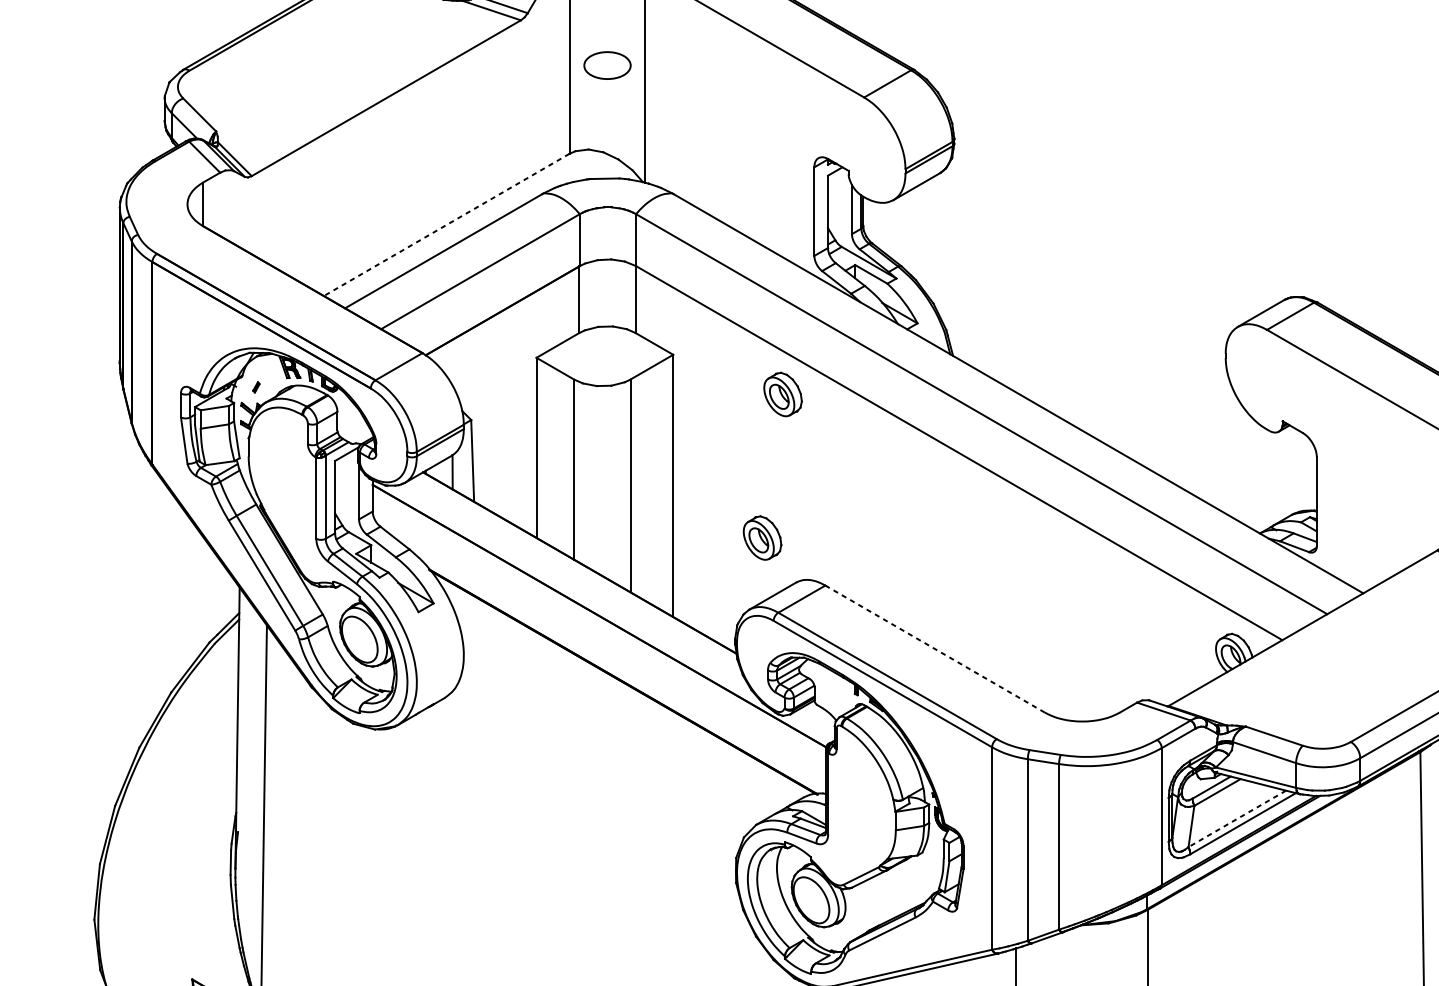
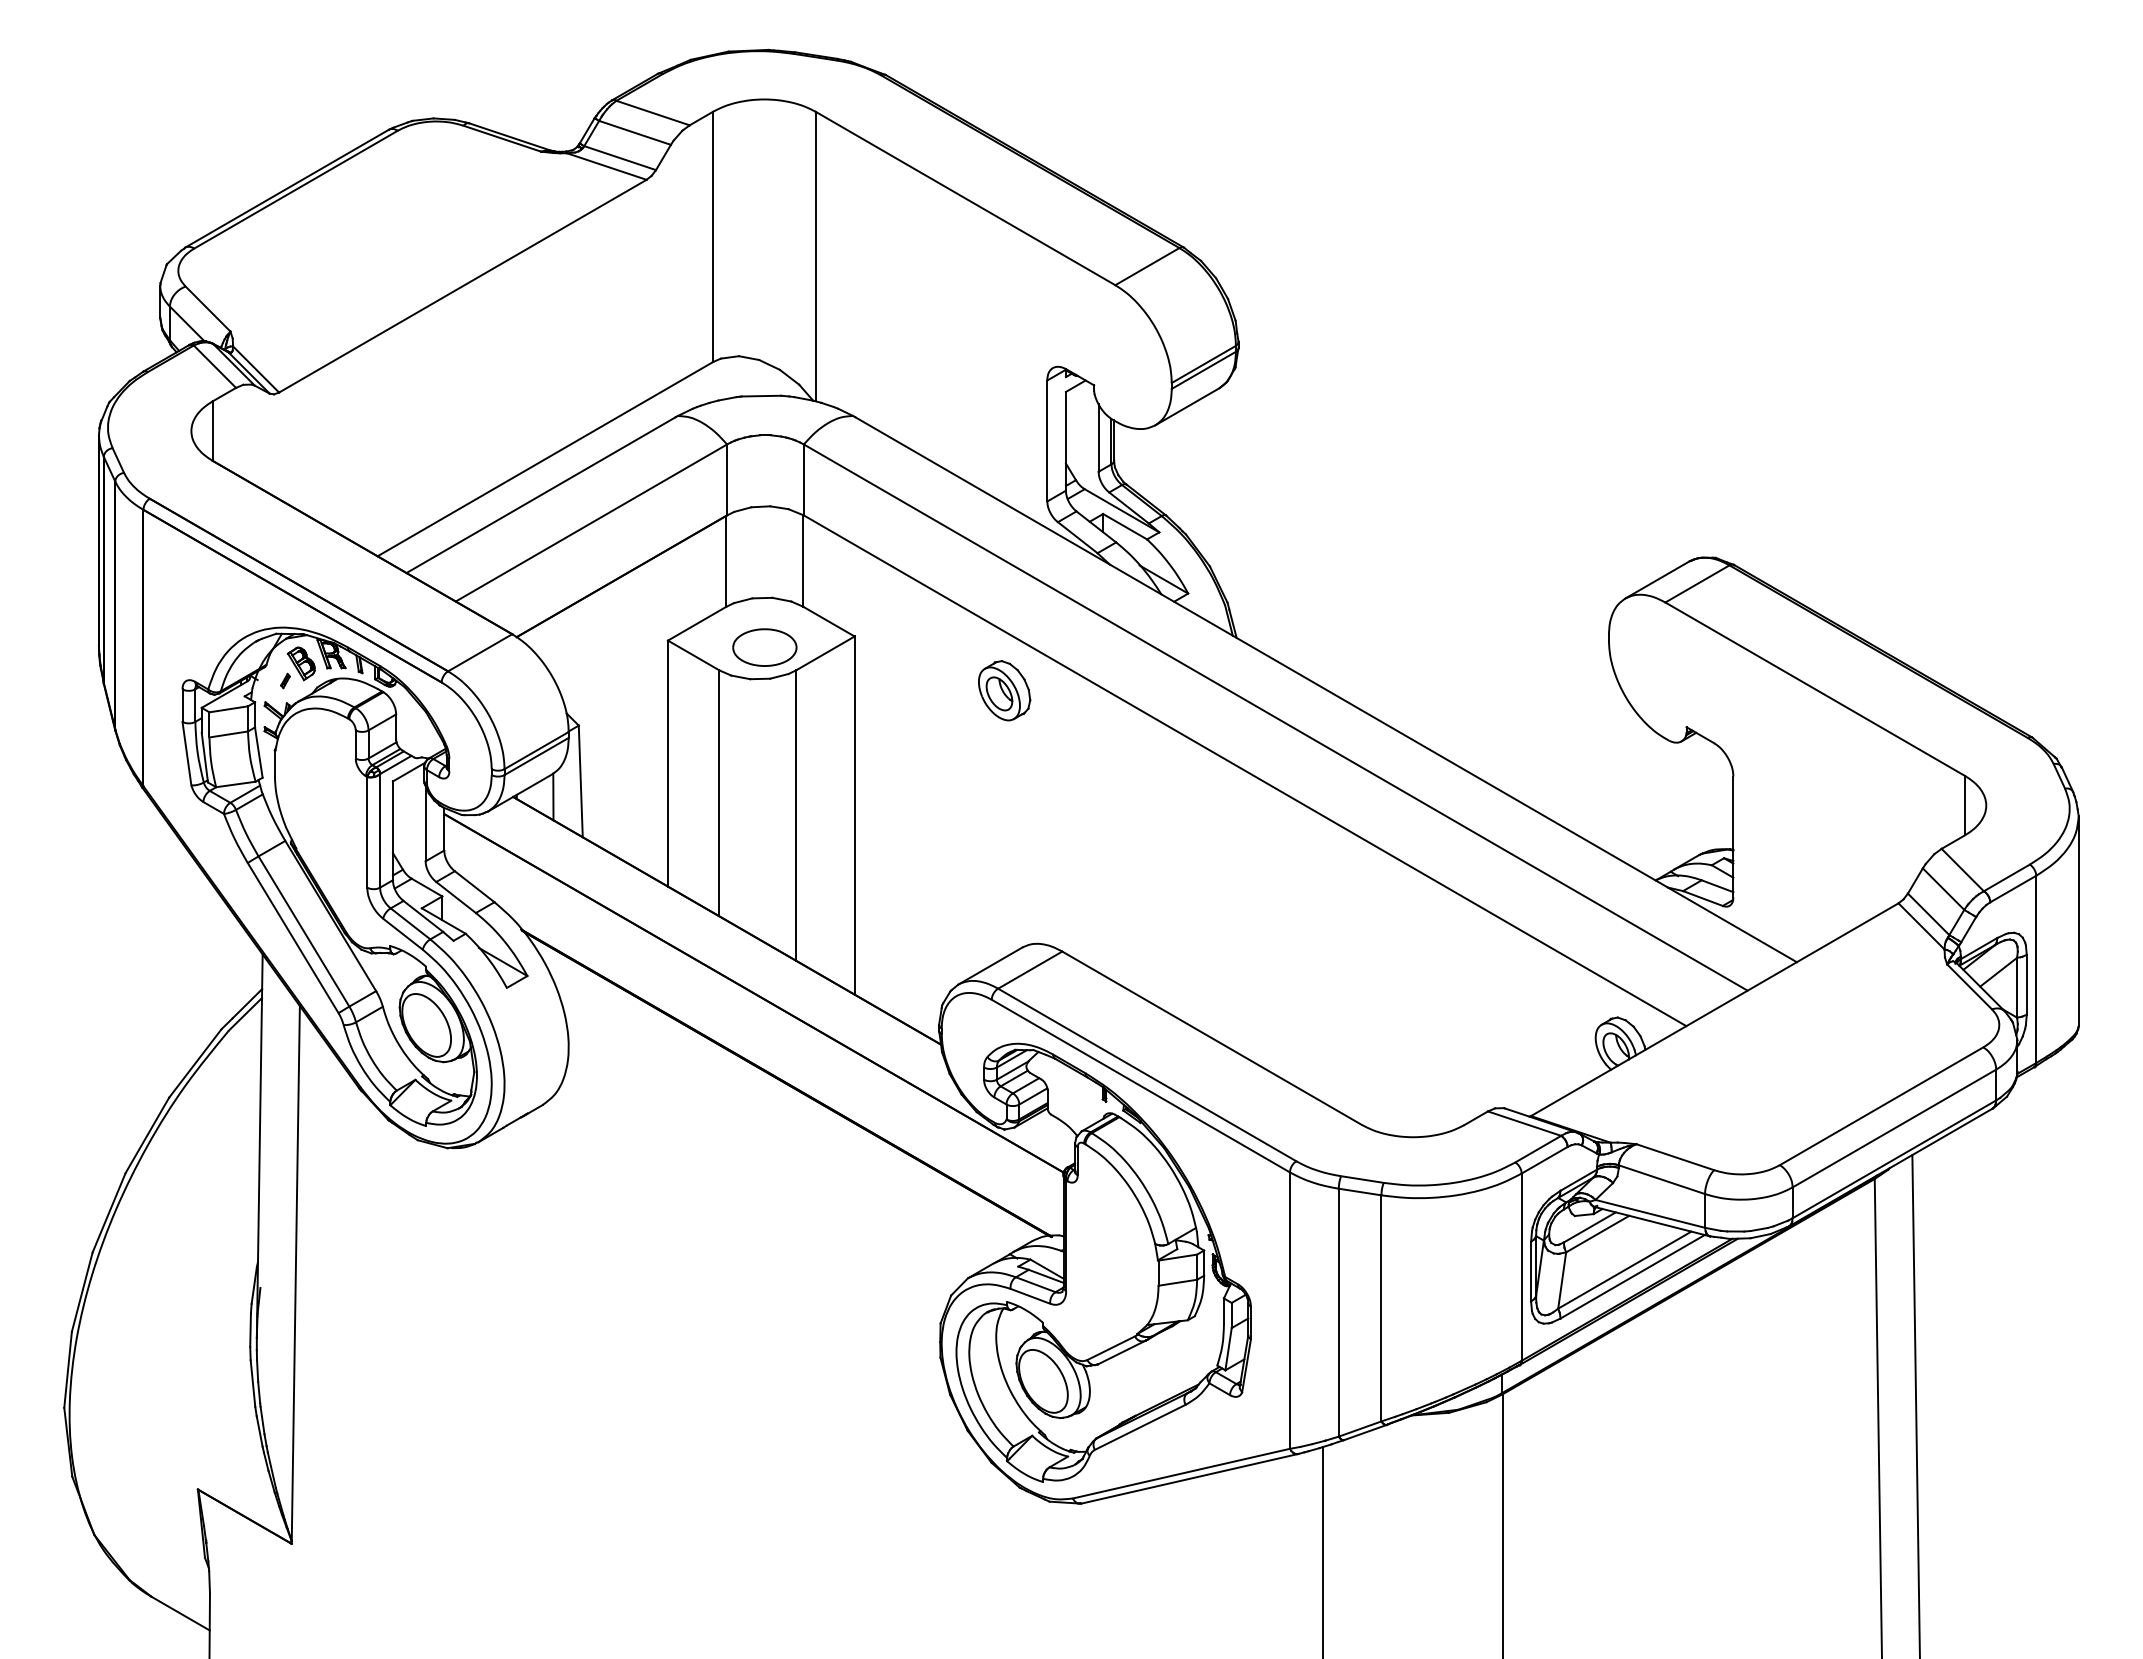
part: (607, 65) -> (764, 647), moved
line: (446, 225) -> (545, 459), dashed -> solid
part: (267, 374) -> (300, 663), added
part: (762, 537) -> (976, 886), removed
line: (934, 649) -> (1211, 1038), dashed -> solid
line: (1237, 819) -> (1624, 1270), dashed -> solid

